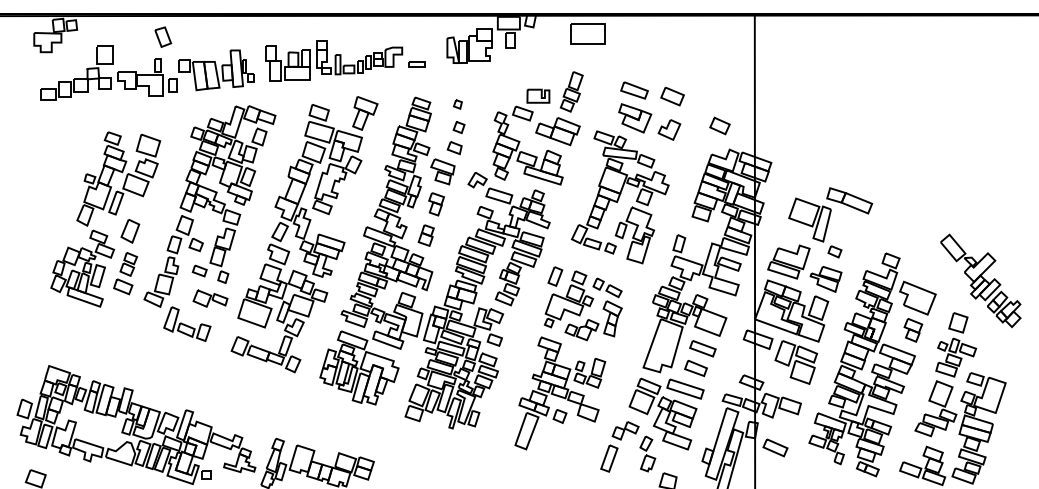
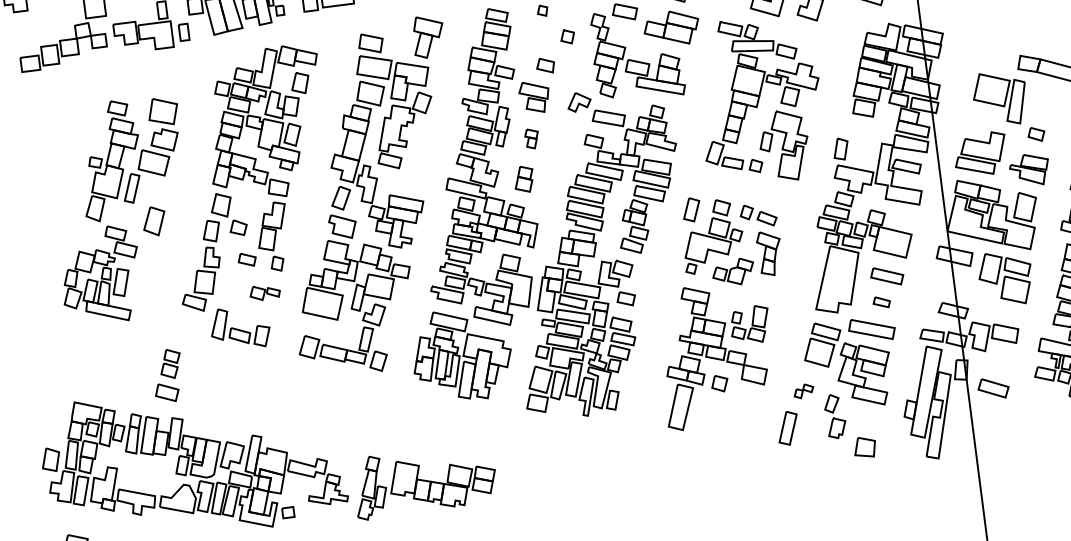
part: (458, 127) -> (566, 36), moved
part: (436, 204) -> (531, 139), size x0.7
part: (125, 273) -> (167, 375), moved
part: (210, 298) -> (265, 292), size x0.7
part: (695, 368) -> (881, 302), size x0.6
part: (625, 430) -> (803, 390), size x0.6

